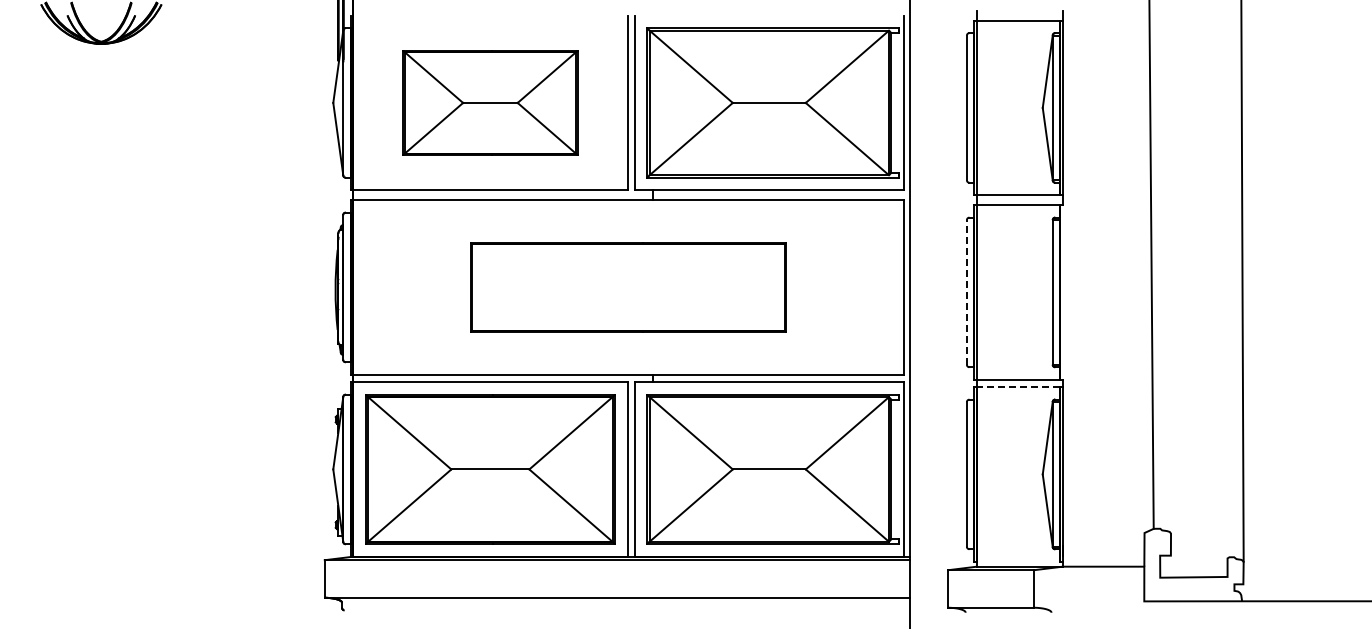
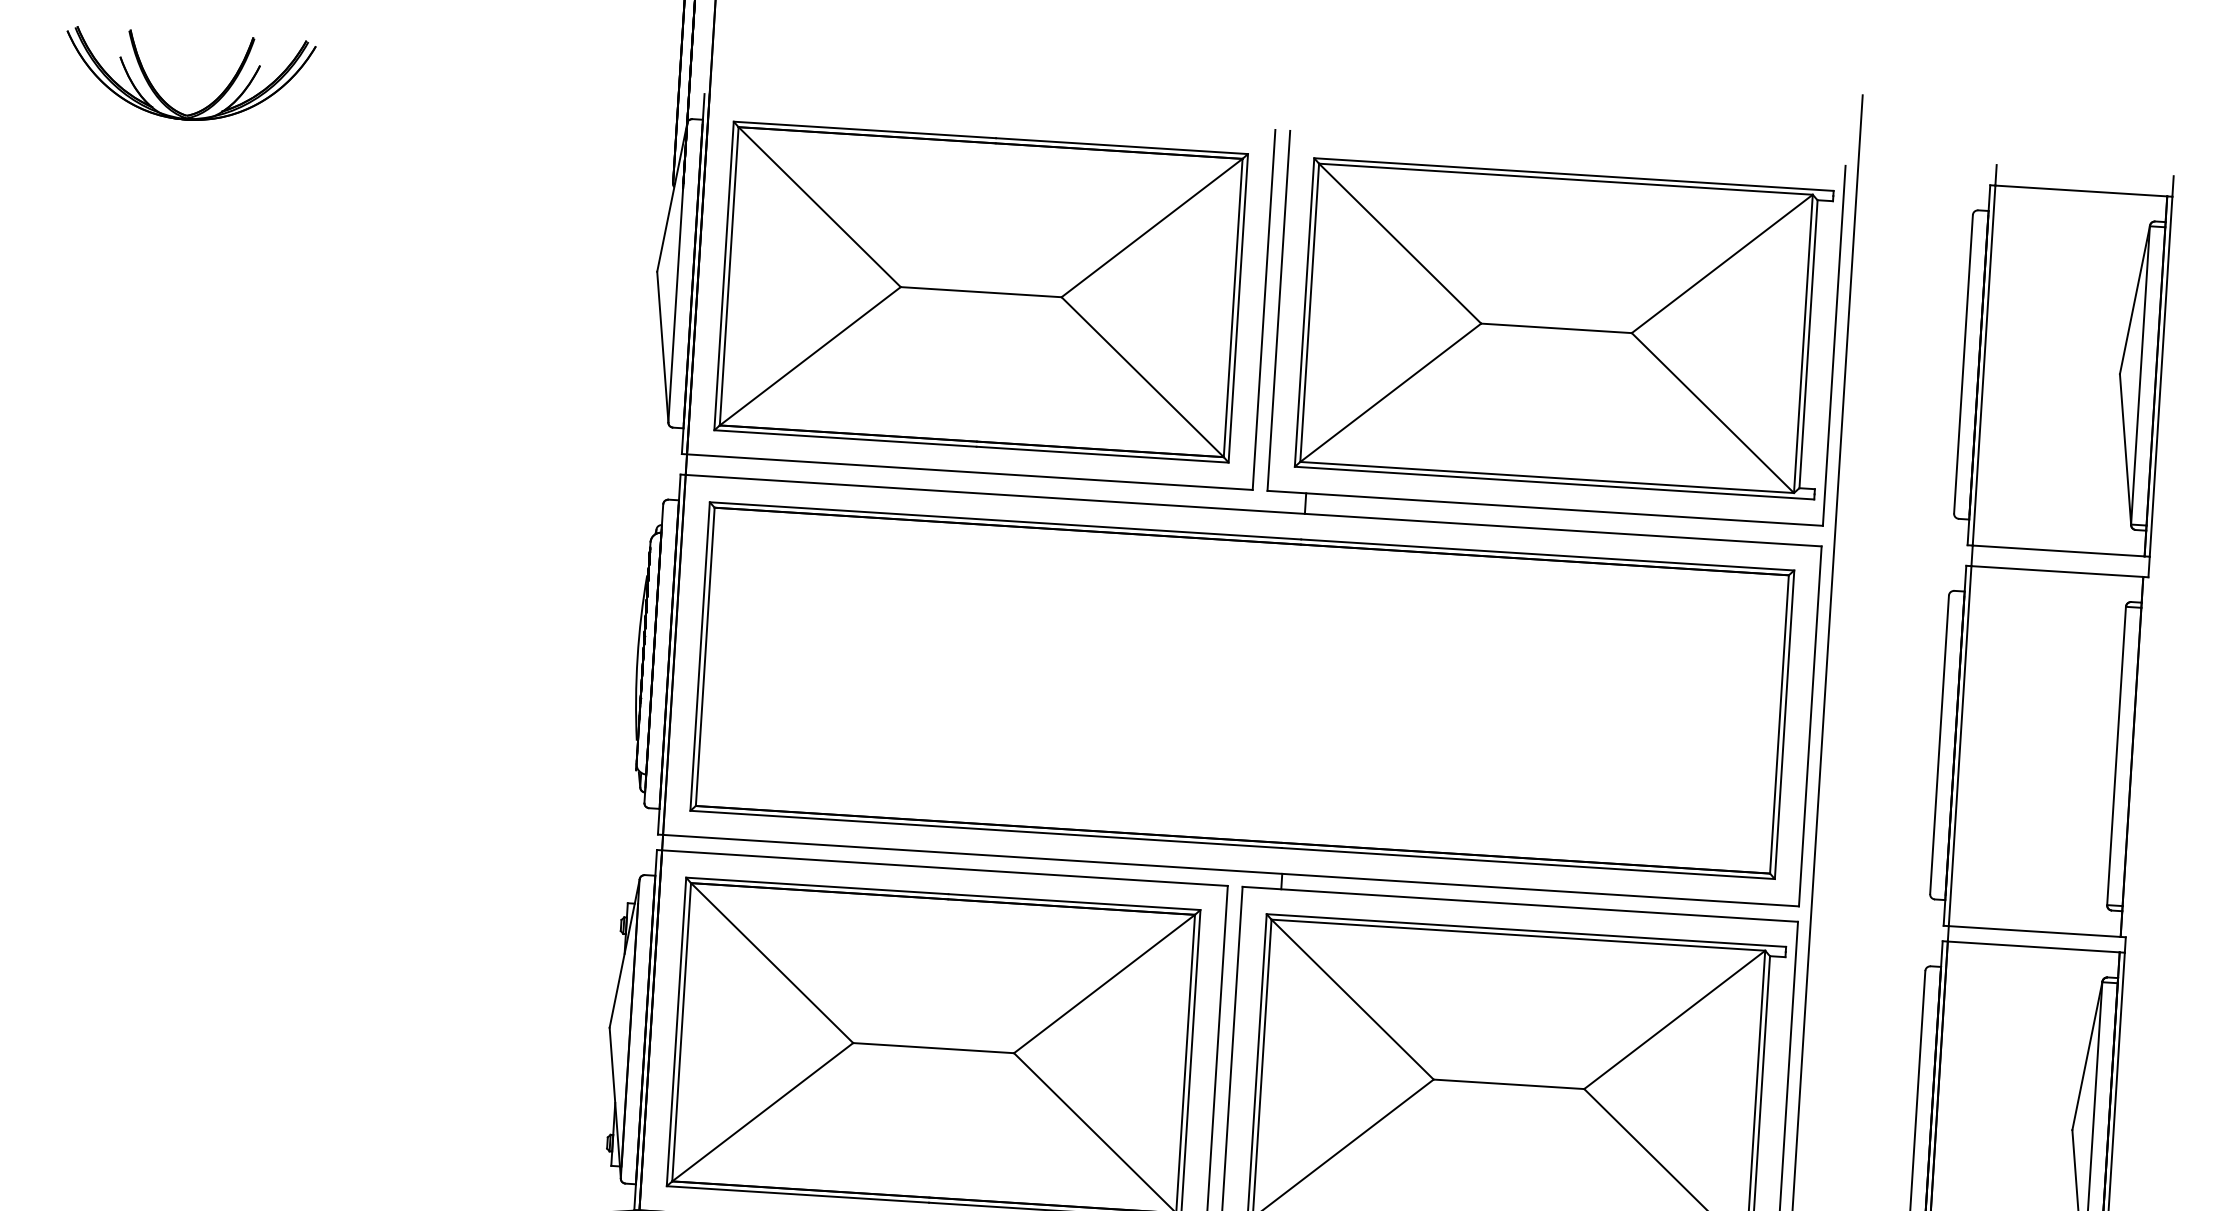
part: (490, 102) -> (981, 291), size x1.43
part: (628, 287) -> (1242, 690), size x1.67
line: (966, 291) -> (1938, 742), dashed -> solid
line: (1018, 387) -> (2033, 947), dashed -> solid

